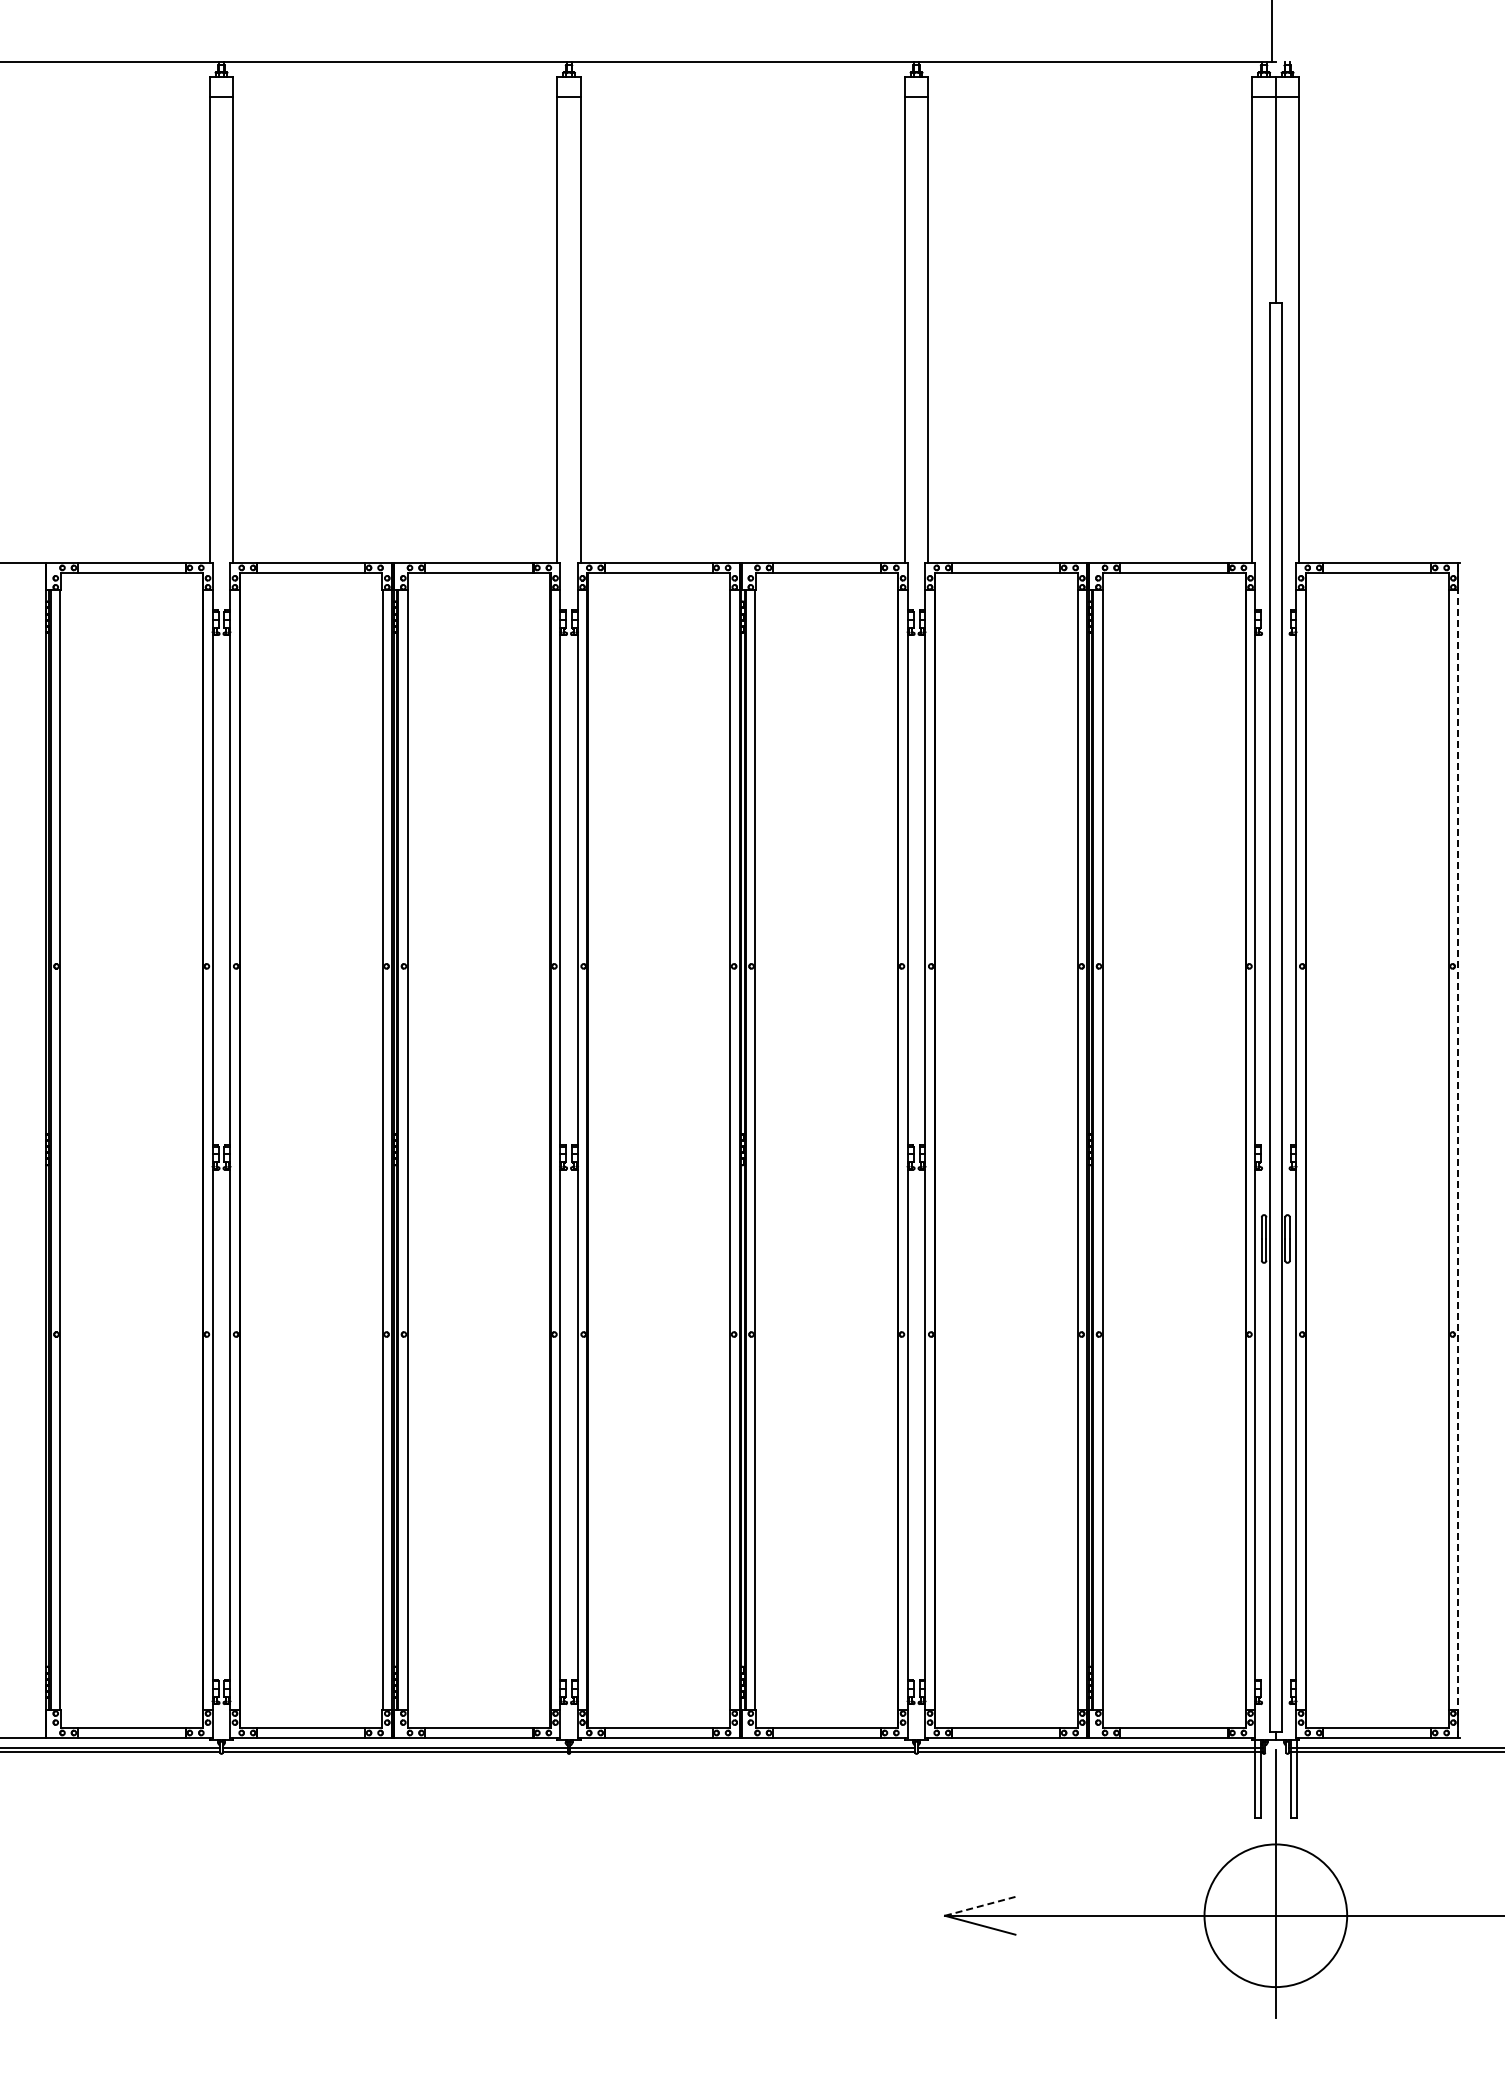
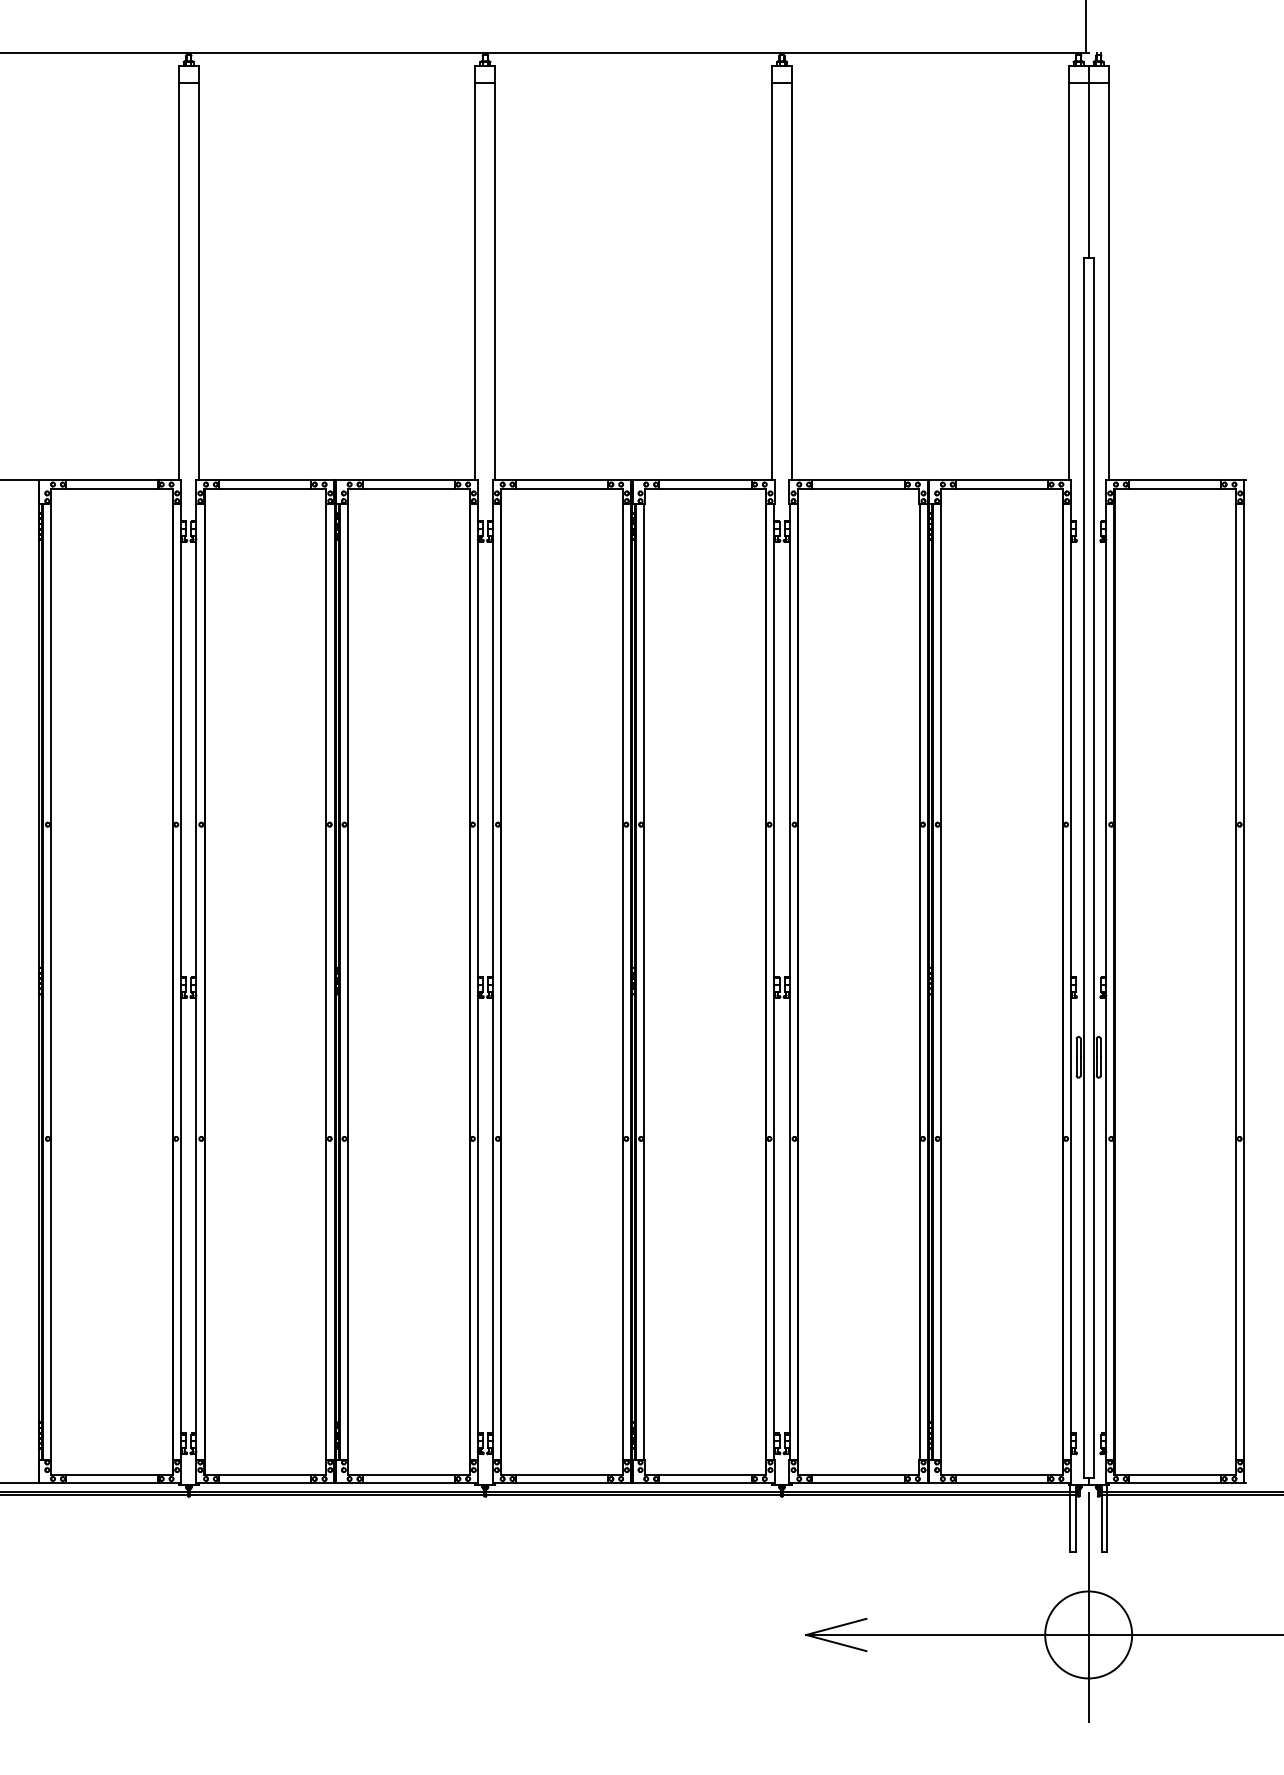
line: (1458, 1149) -> (1244, 980), dashed -> solid
line: (980, 1906) -> (836, 1627), dashed -> solid
circle: (1275, 1915) -> (1088, 1634), size x0.71

